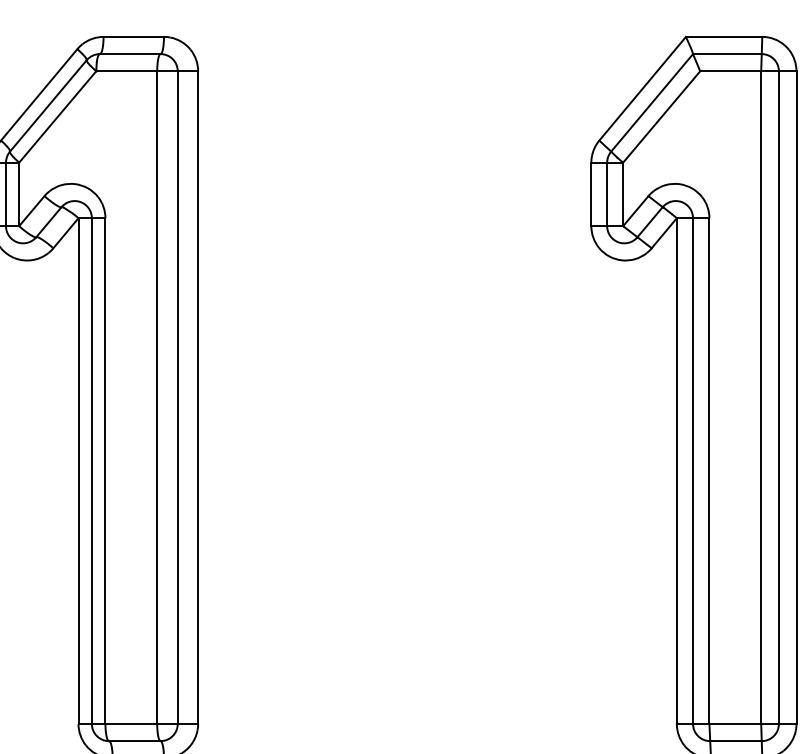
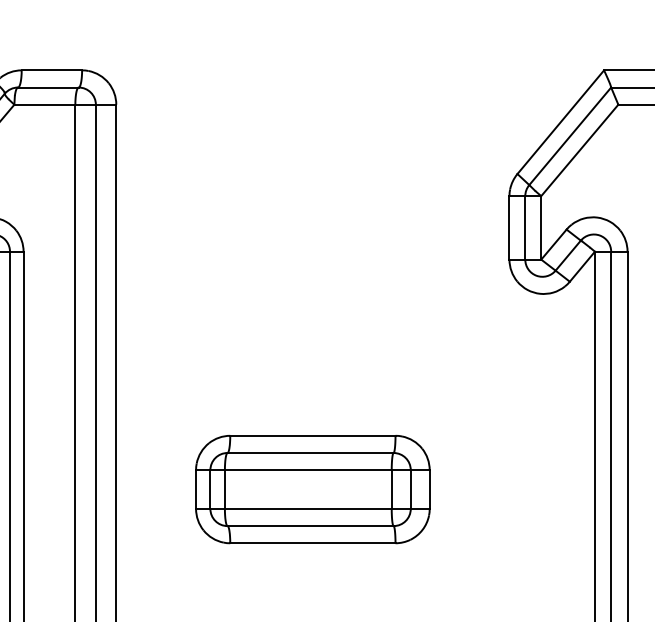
part: (394, 455) -> (312, 488), added

